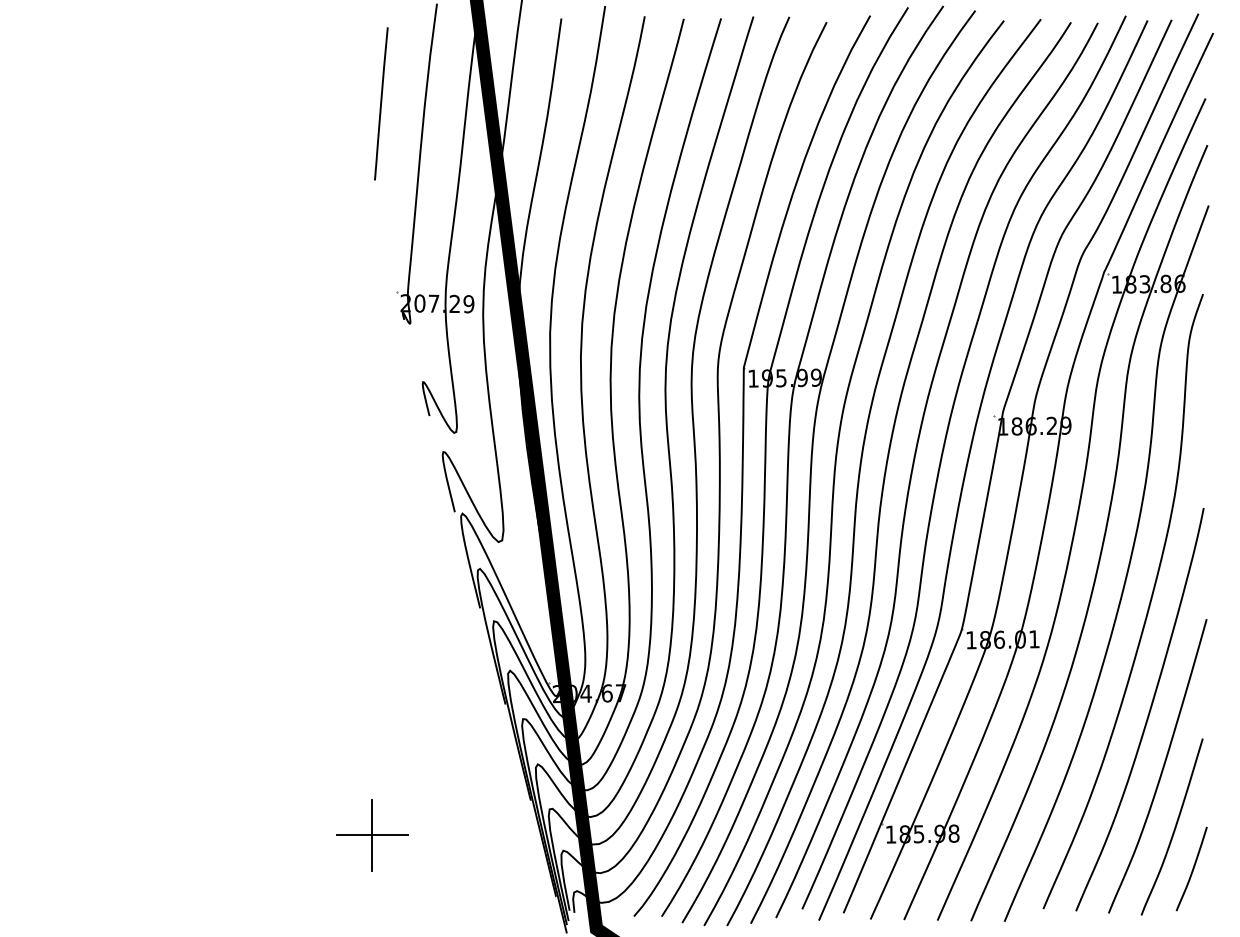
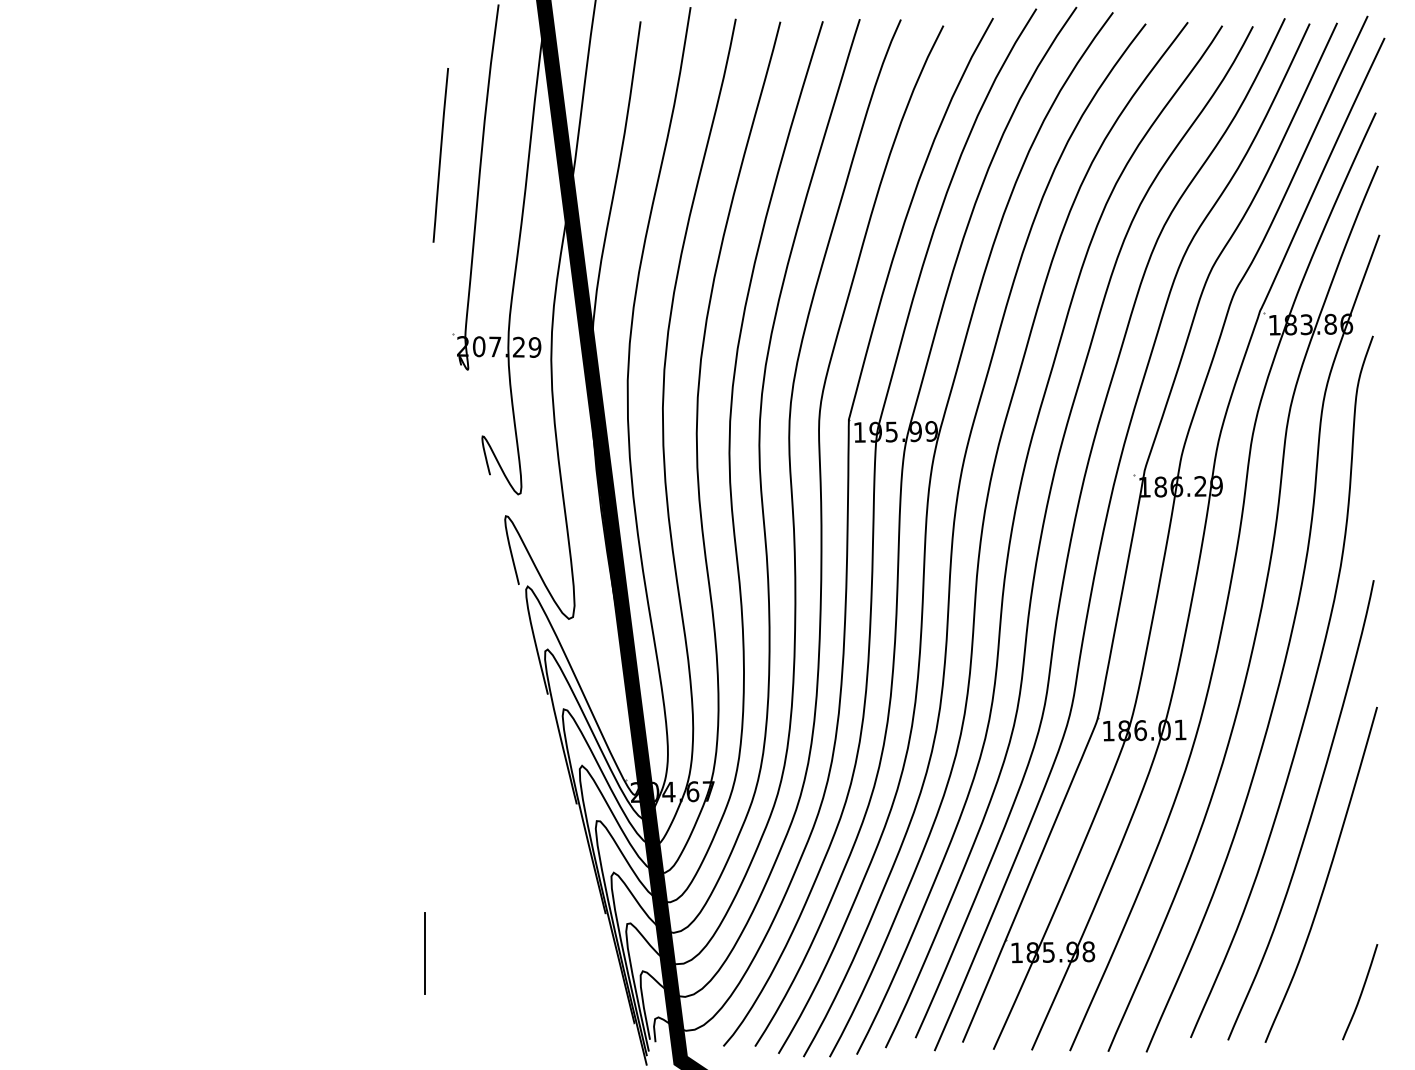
line: (381, 103) -> (440, 154), moved
curve: (1174, 826) -> (1340, 943), removed
line: (371, 835) -> (423, 953), removed

